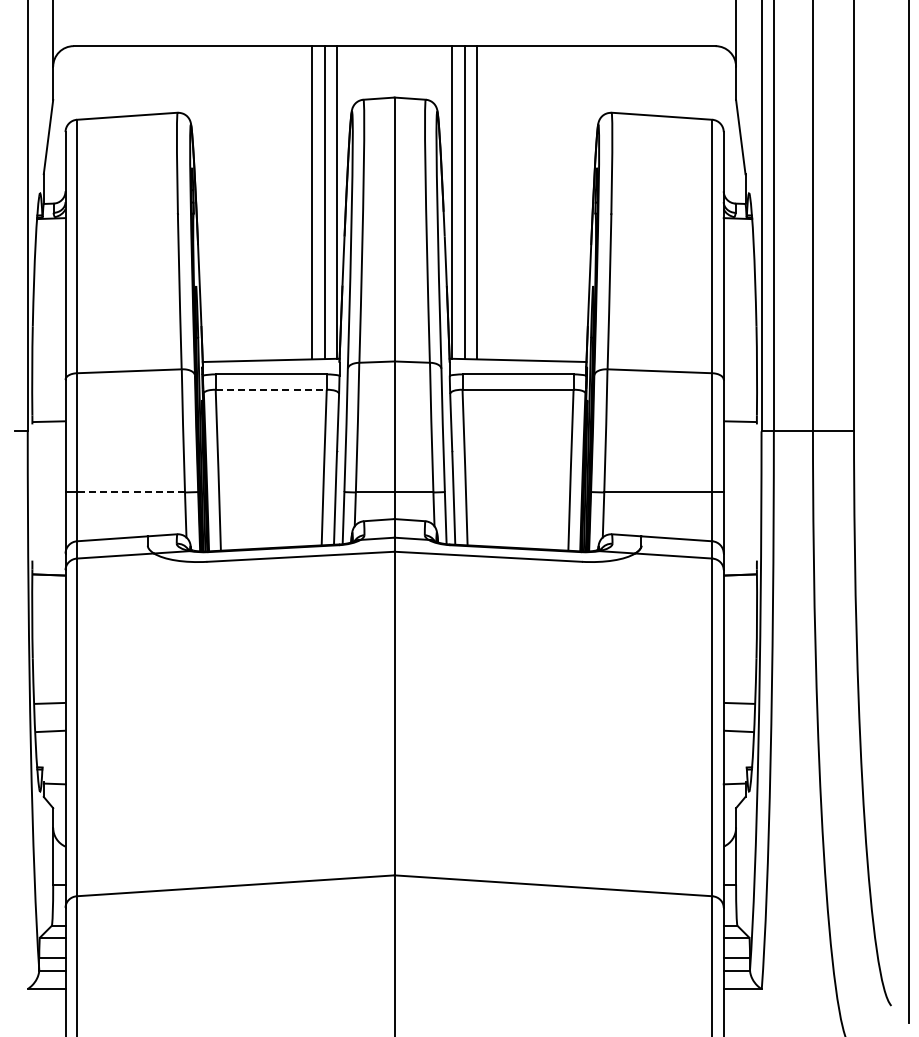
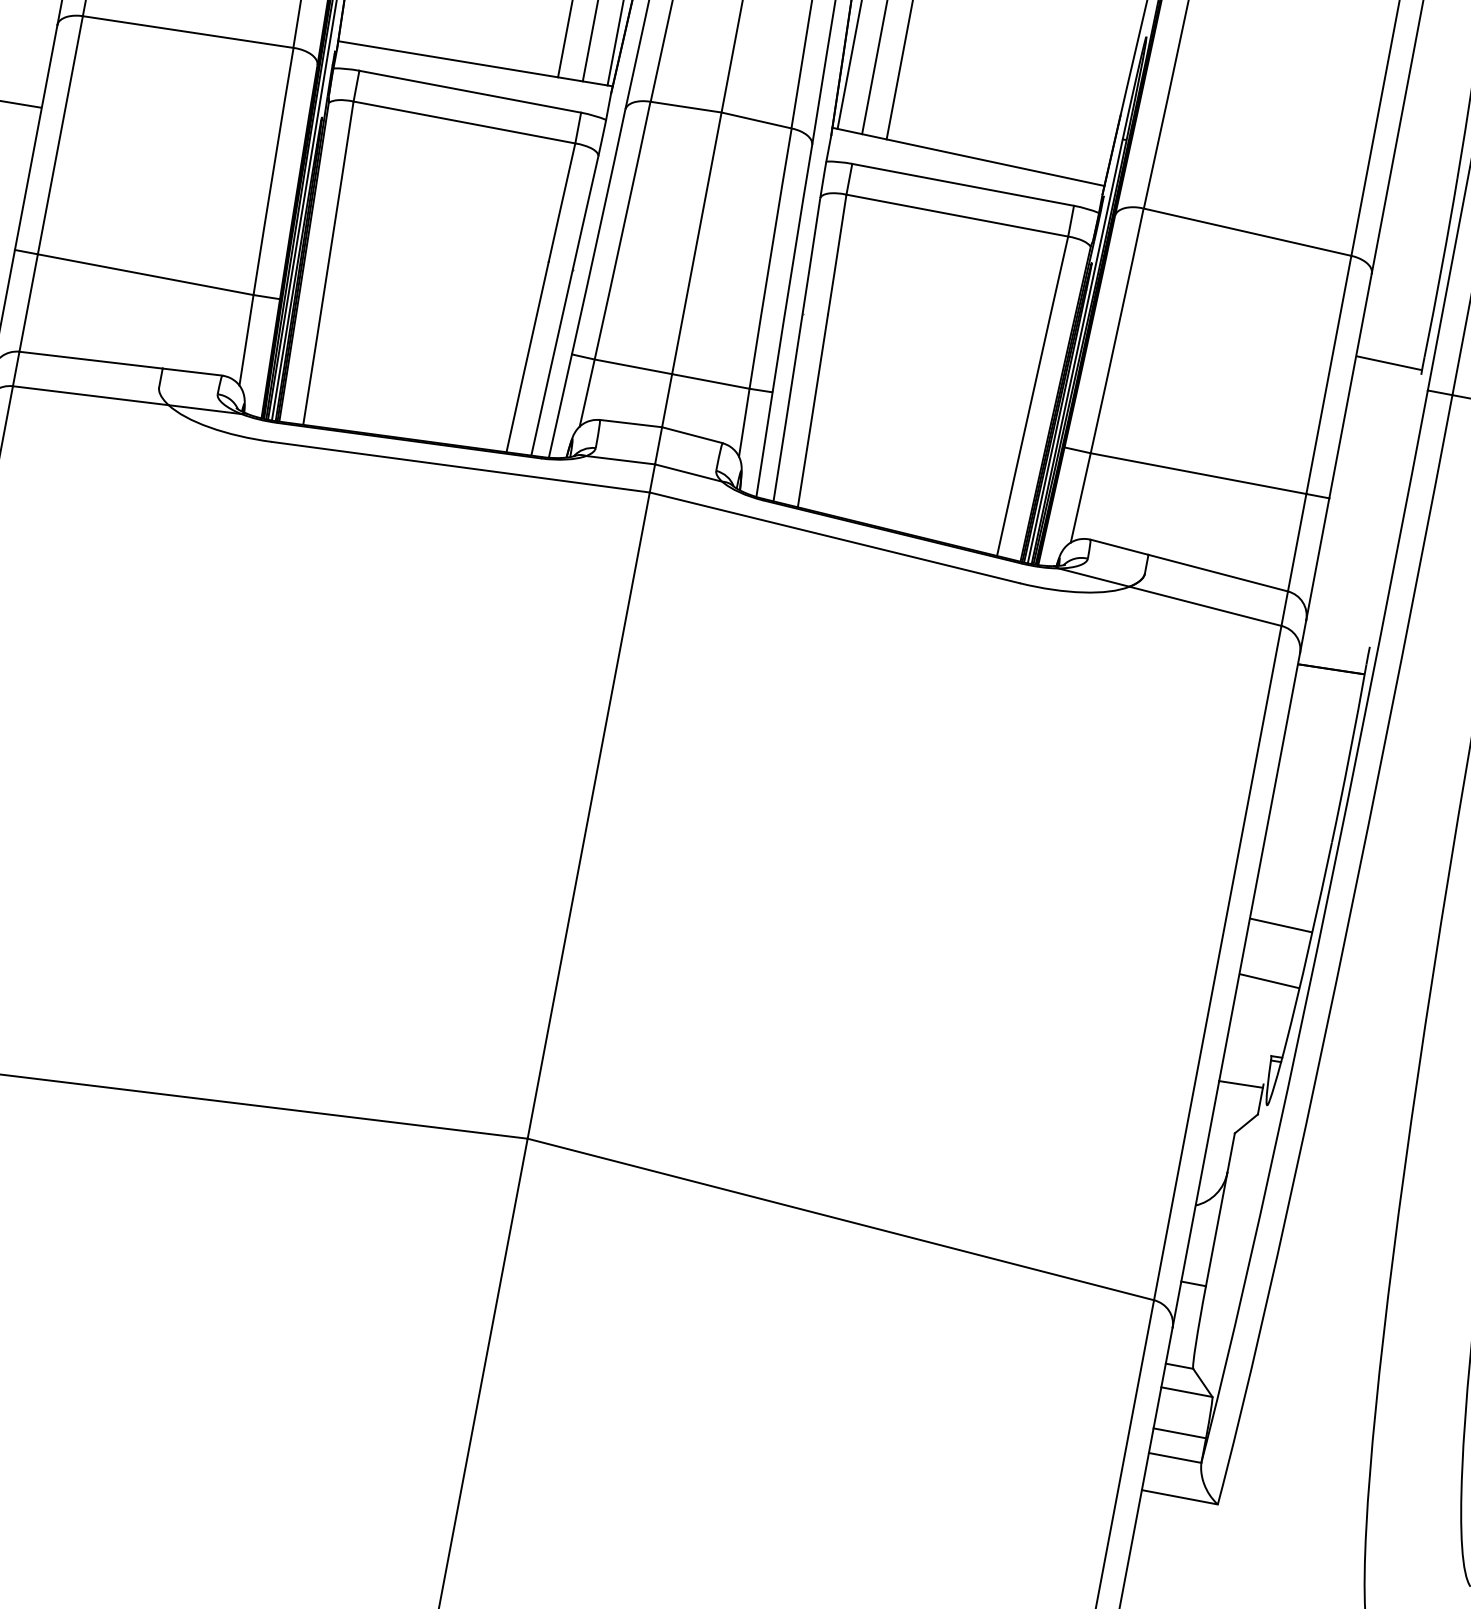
line: (271, 389) -> (465, 122), dashed -> solid
line: (131, 492) -> (146, 274), dashed -> solid

